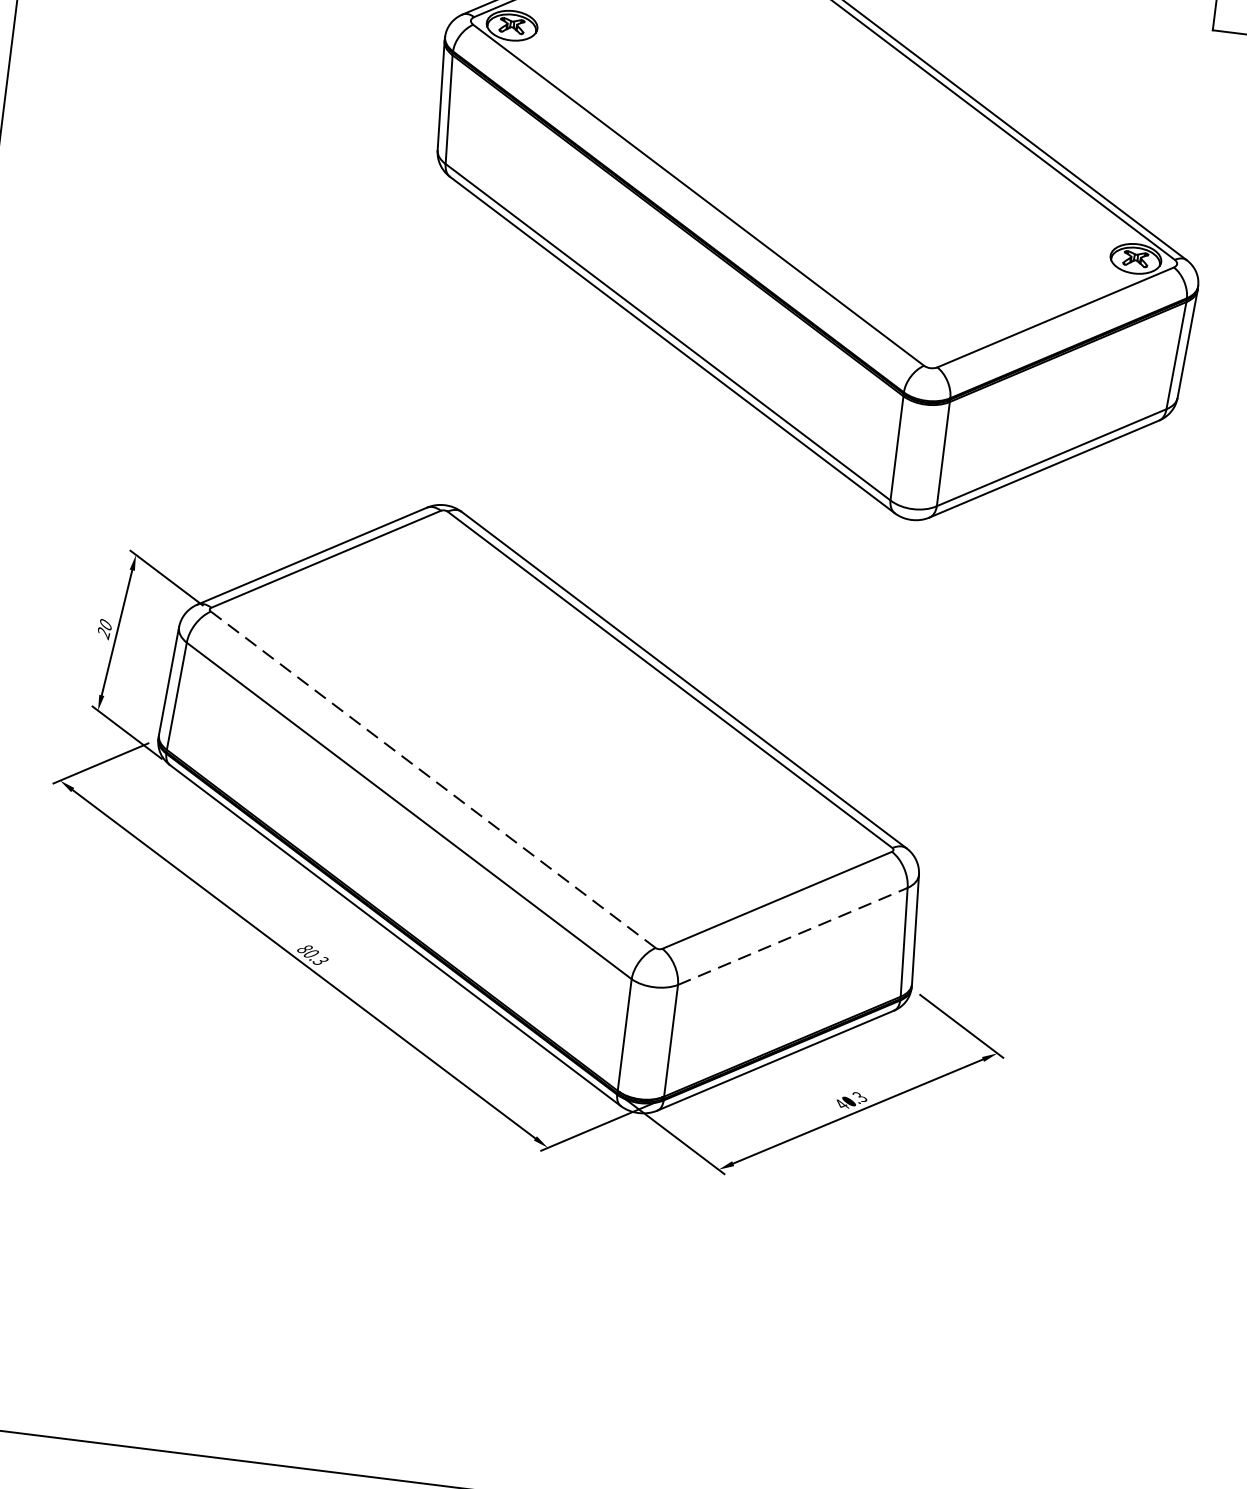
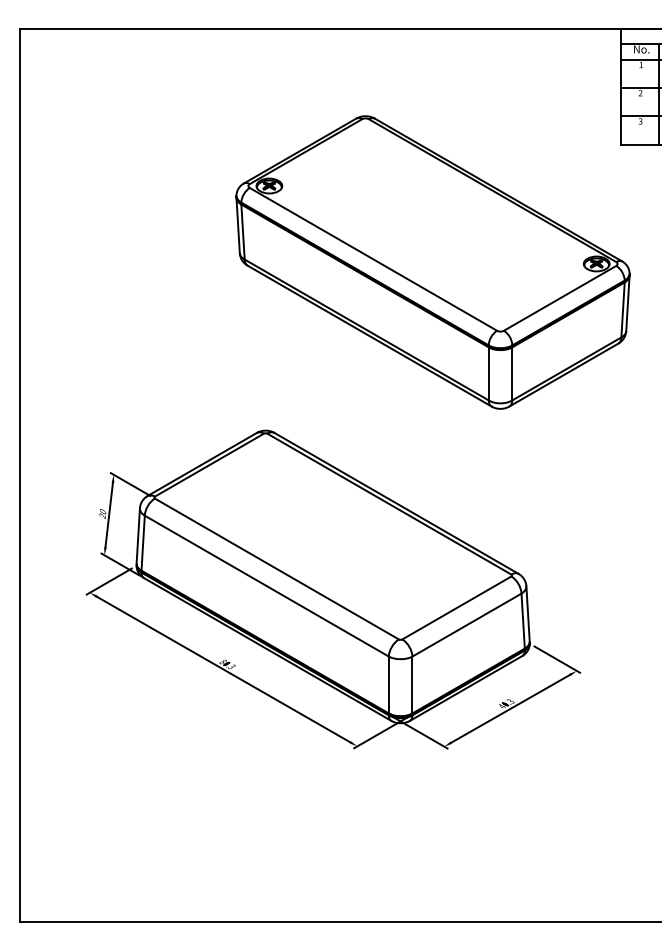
line: (432, 780) -> (276, 569), dashed -> solid
line: (791, 937) -> (466, 625), dashed -> solid

